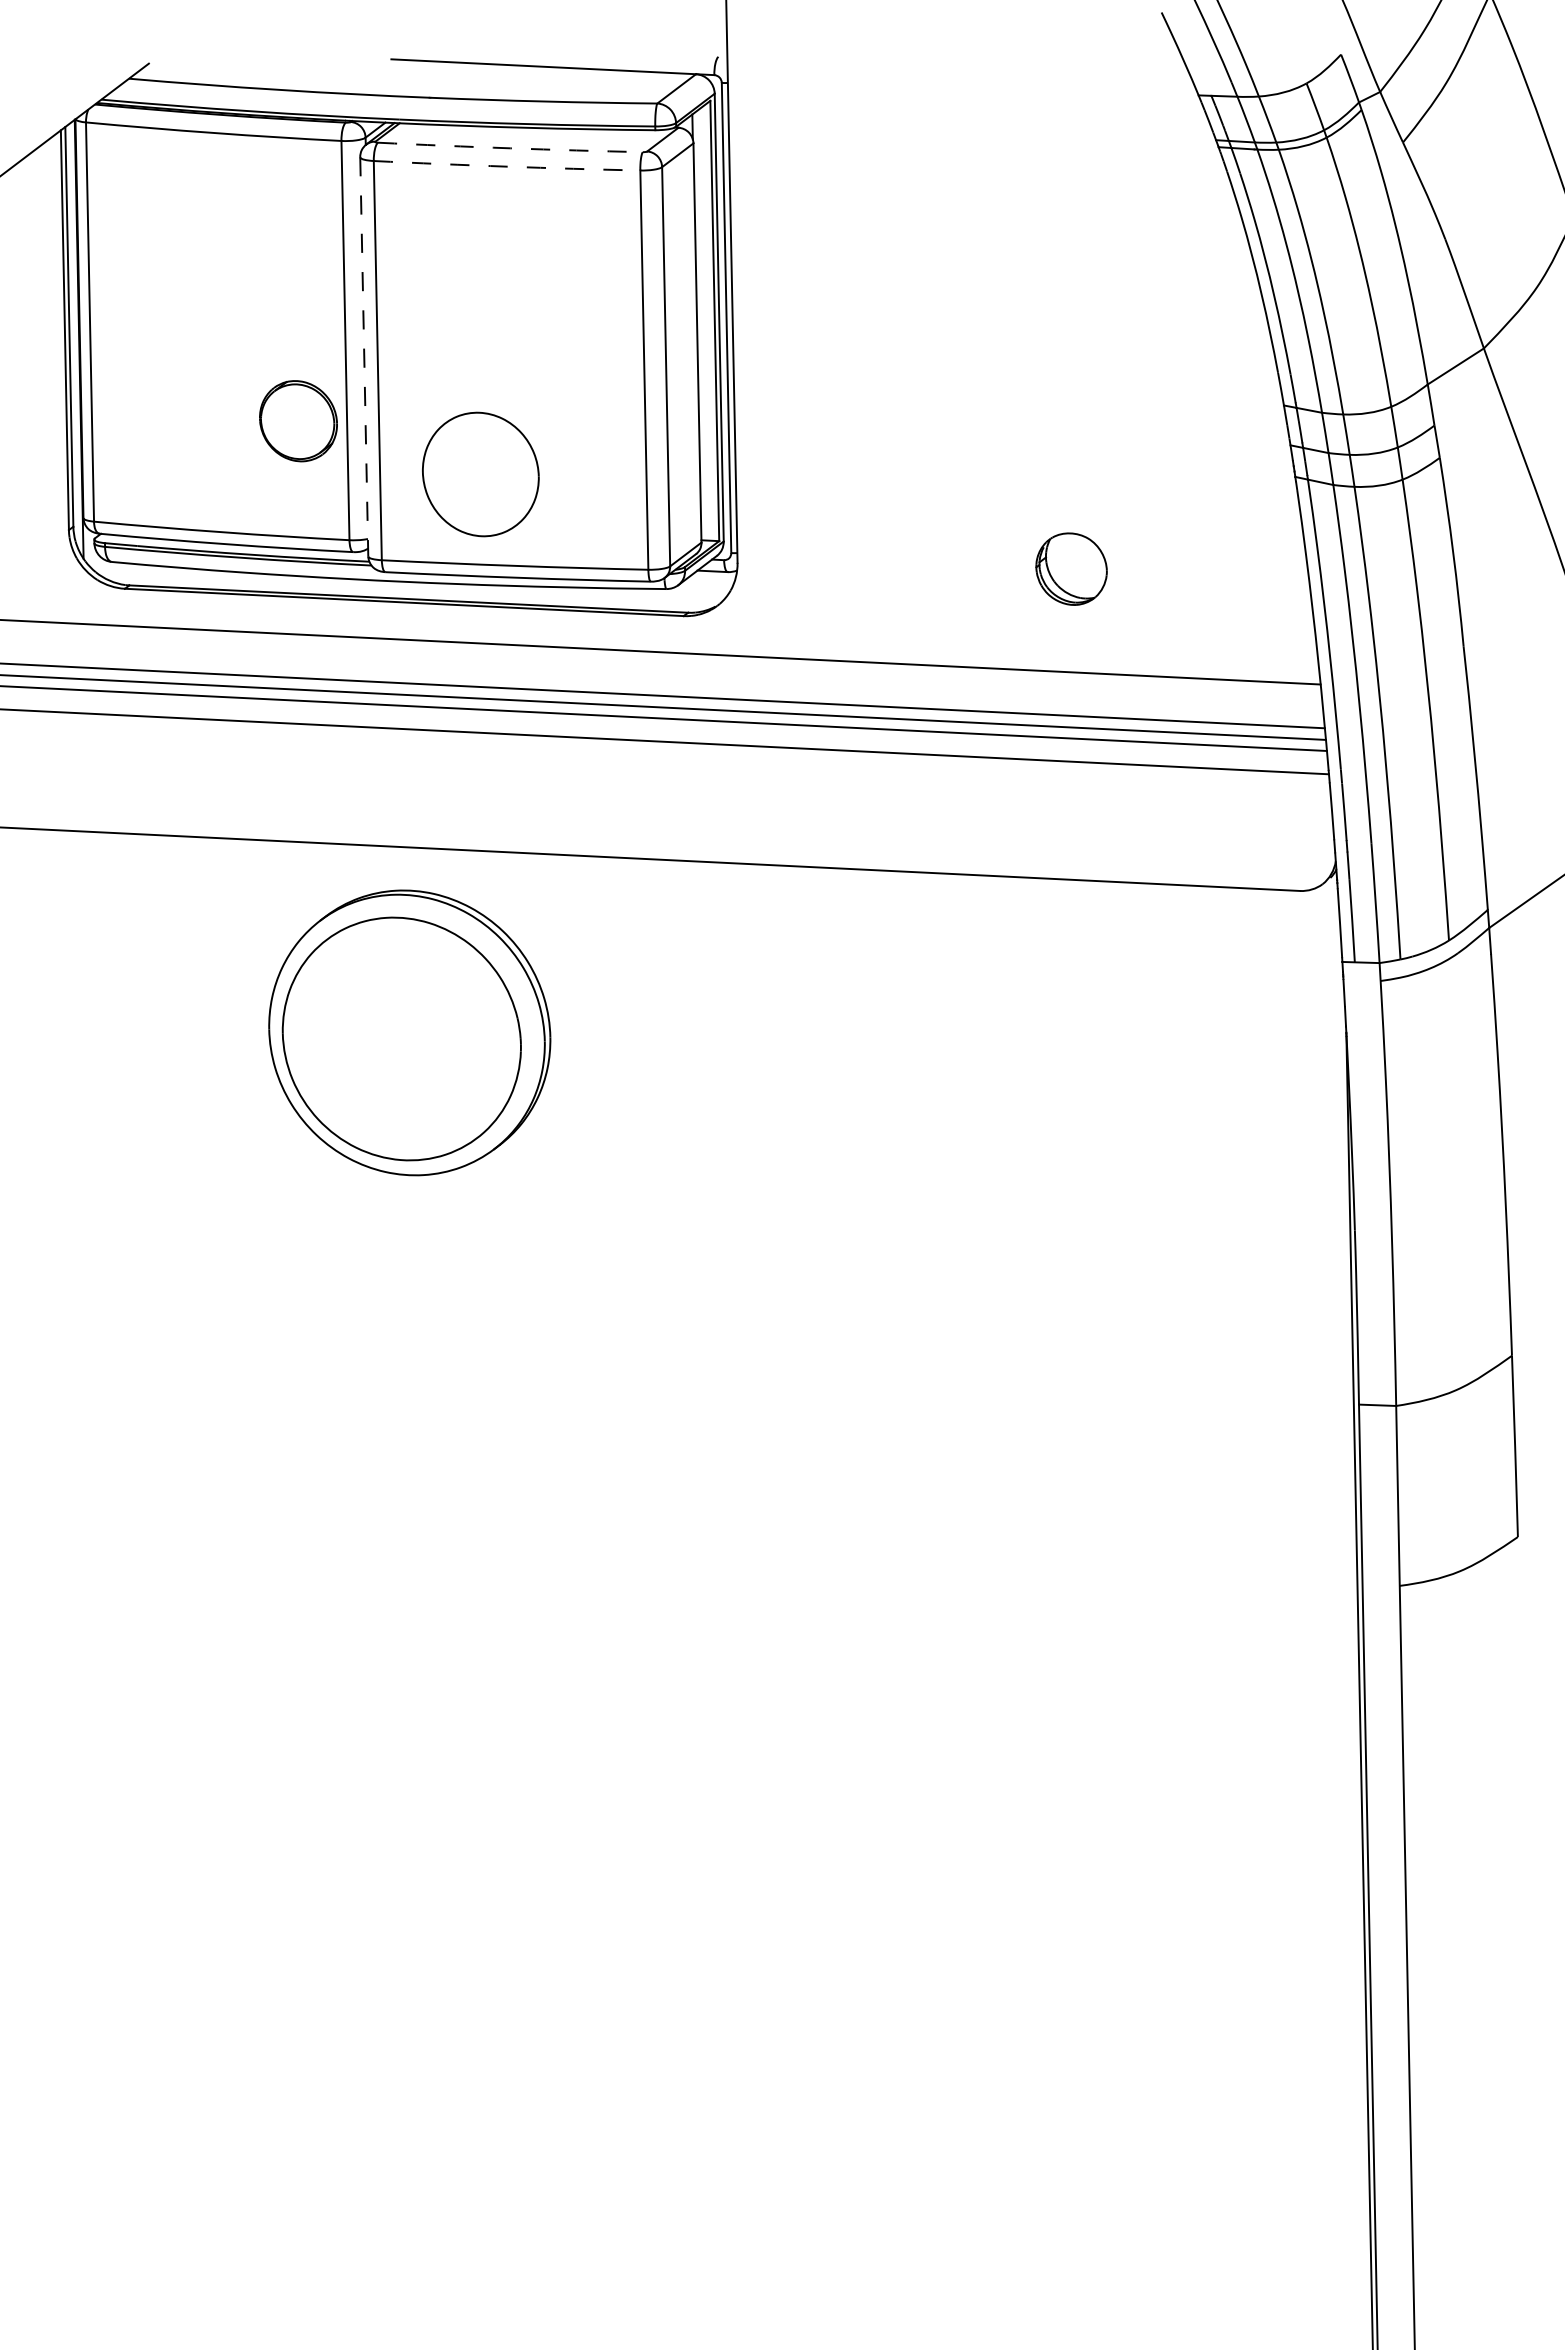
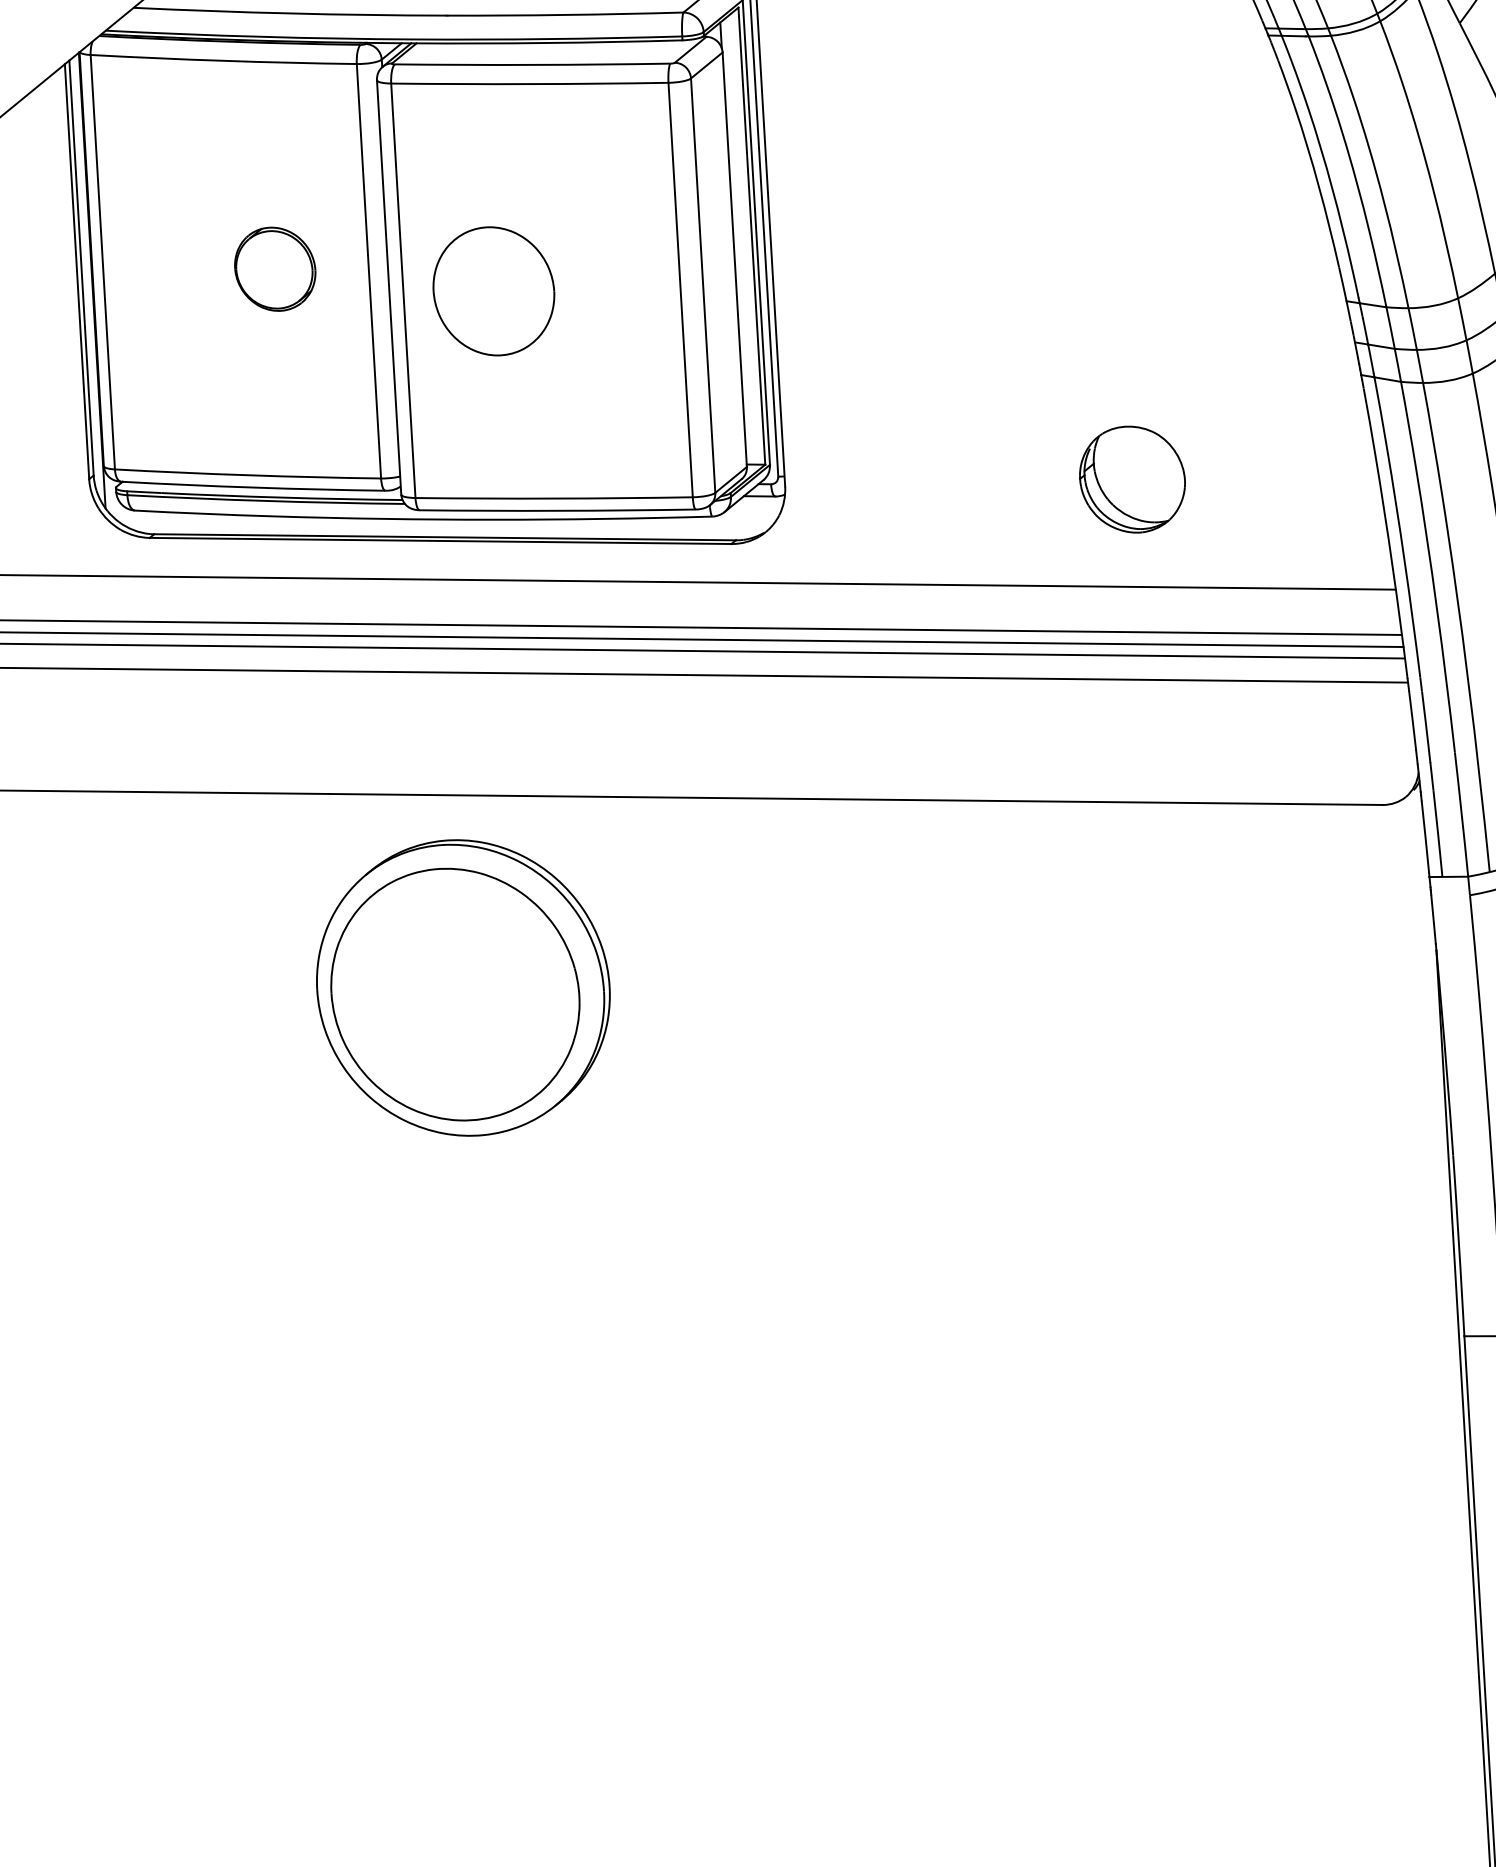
arc: (510, 148) -> (532, 65), dashed -> solid
arc: (507, 166) -> (530, 83), dashed -> solid
line: (364, 356) -> (389, 287), dashed -> solid
part: (298, 421) -> (275, 269), moved
part: (480, 474) -> (493, 291), moved
part: (1071, 569) -> (1132, 480), size x1.43

